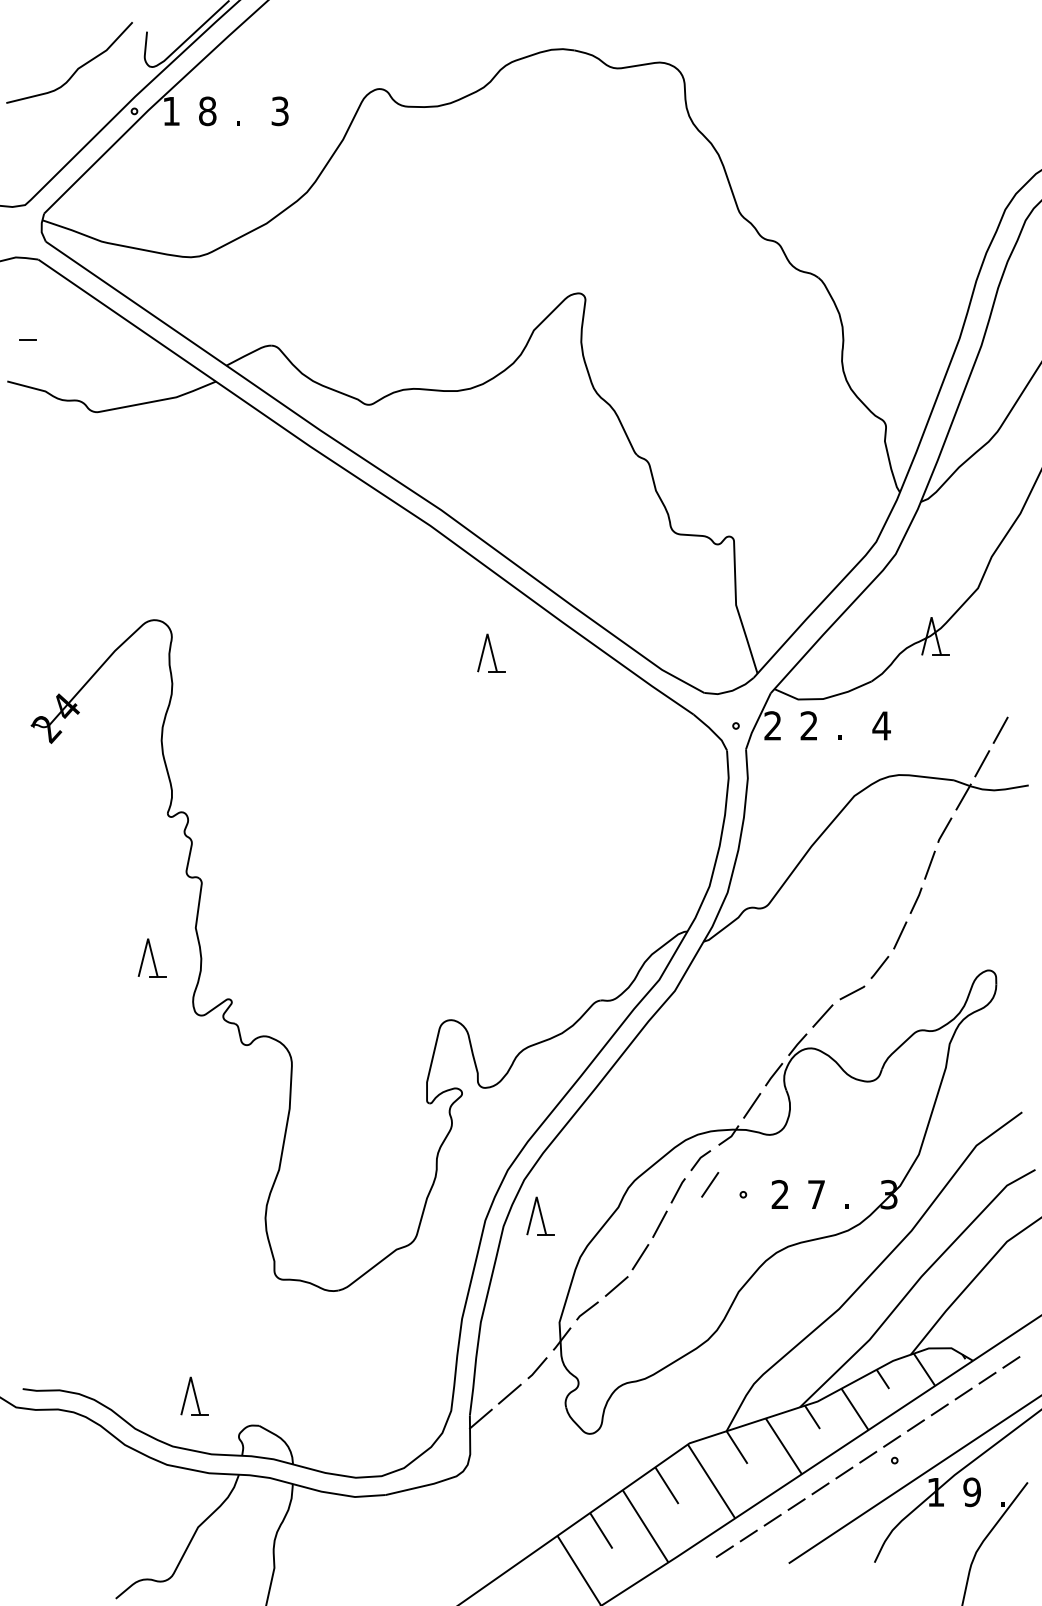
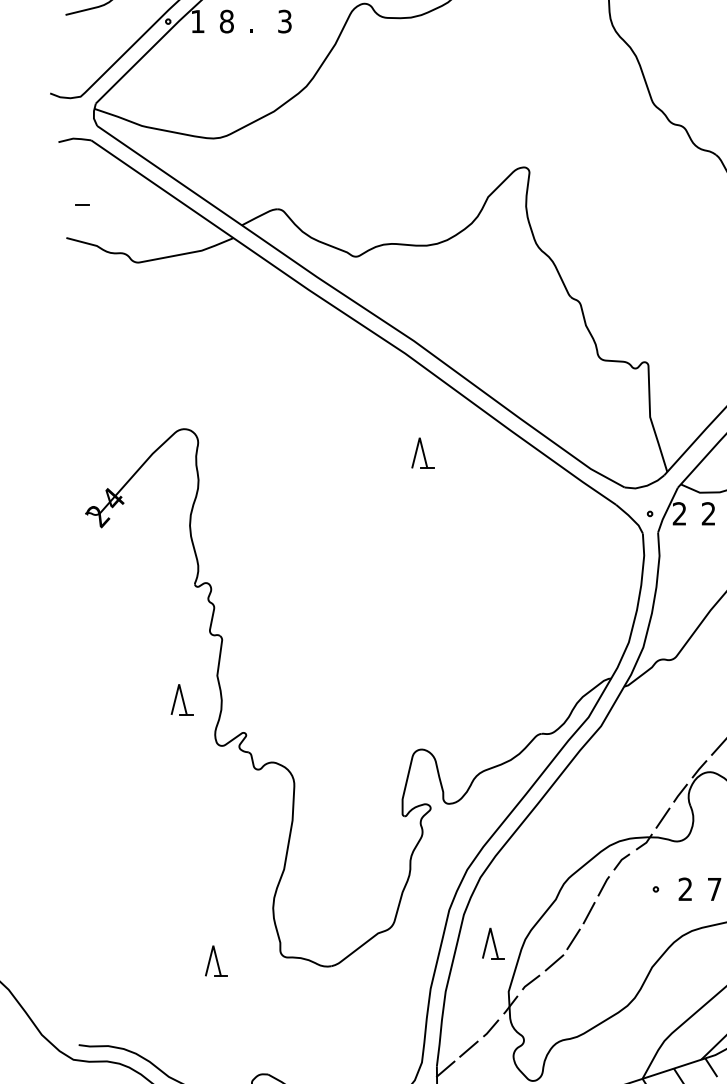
part: (491, 652) -> (422, 452), moved
line: (710, 1184) -> (629, 881), removed
part: (540, 1215) -> (493, 942), moved
part: (194, 1395) -> (216, 960), moved

